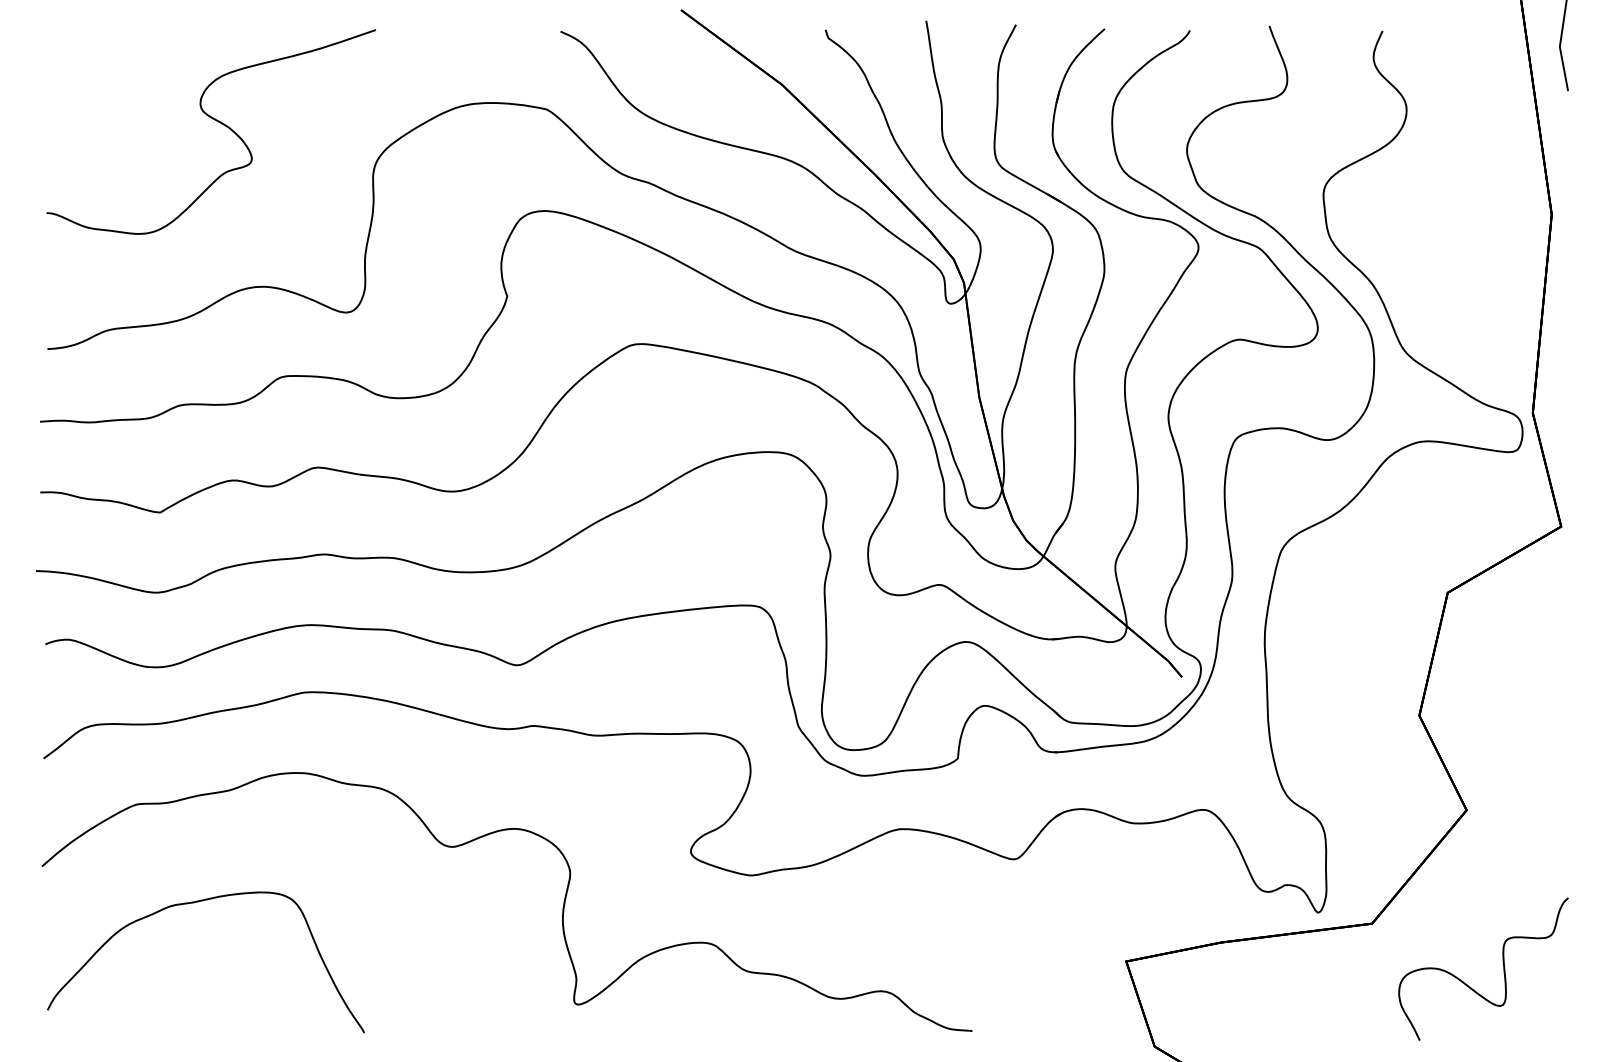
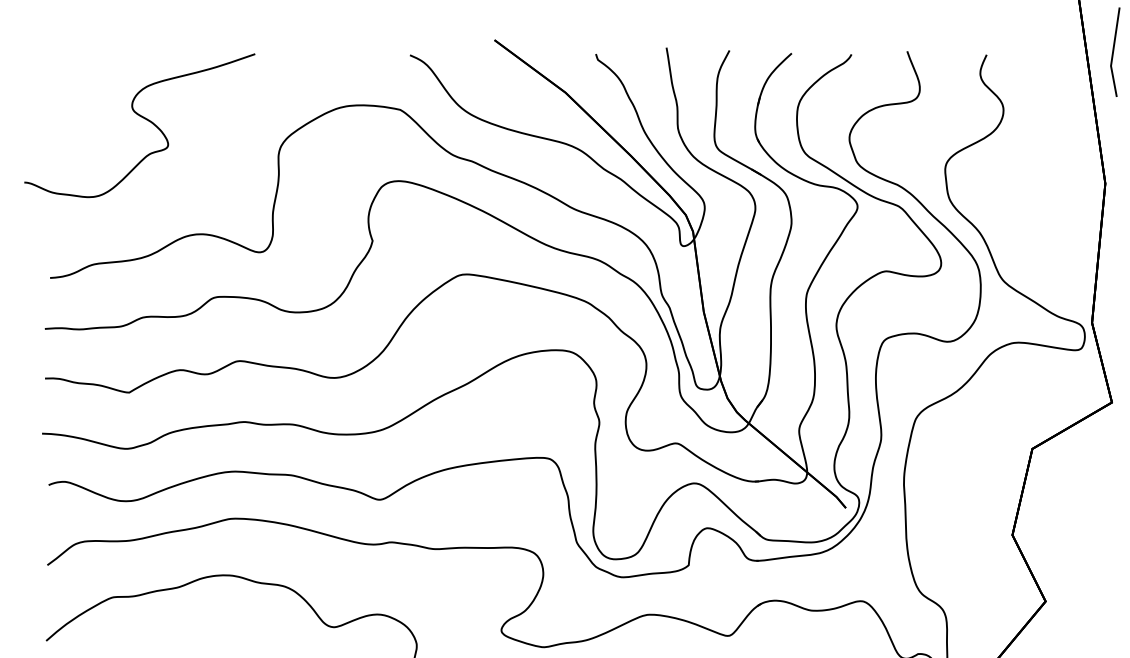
curve: (216, 121) -> (143, 118), moved

